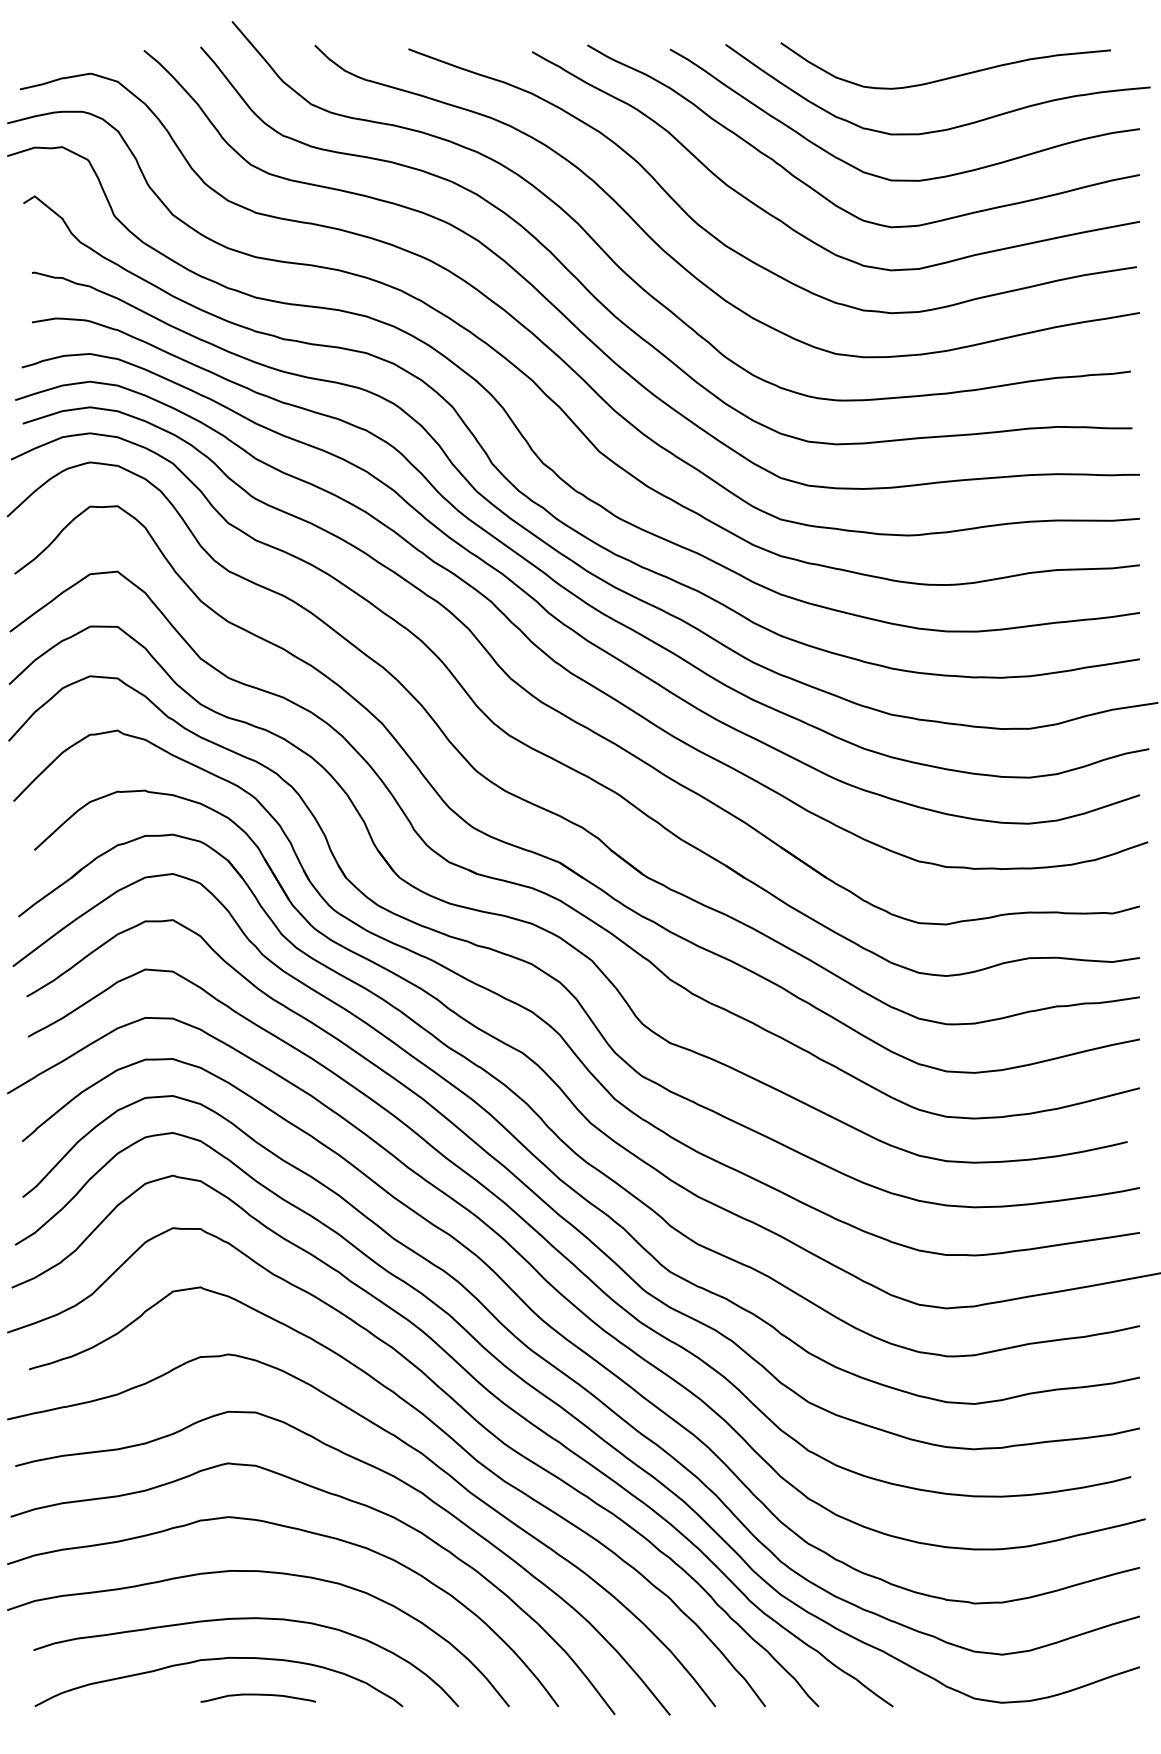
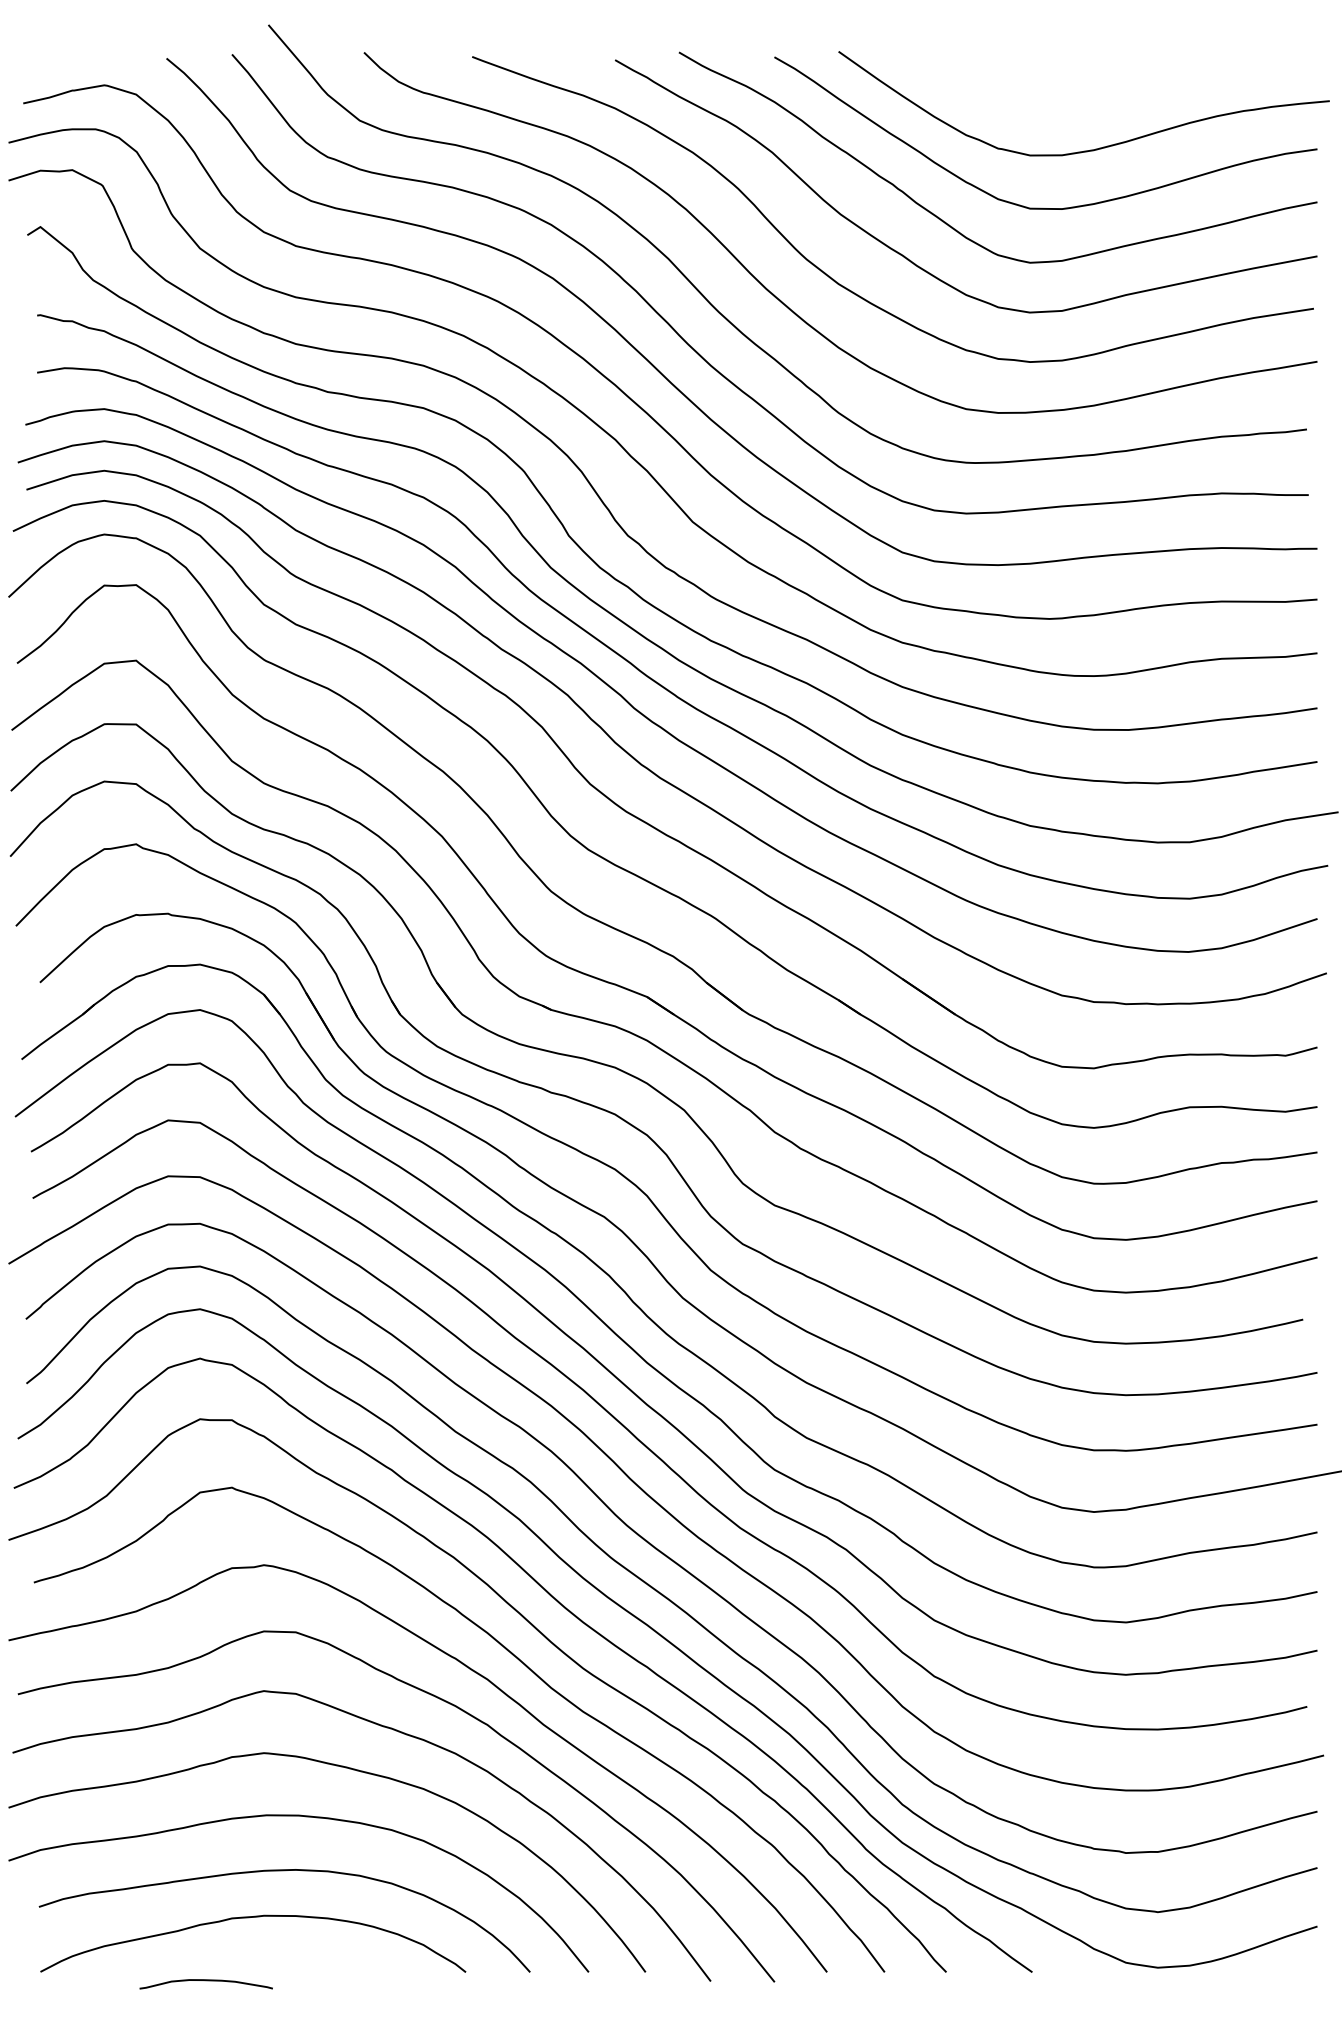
curve: (946, 77) -> (1093, 89), removed
curve: (258, 1695) -> (206, 1981), moved

